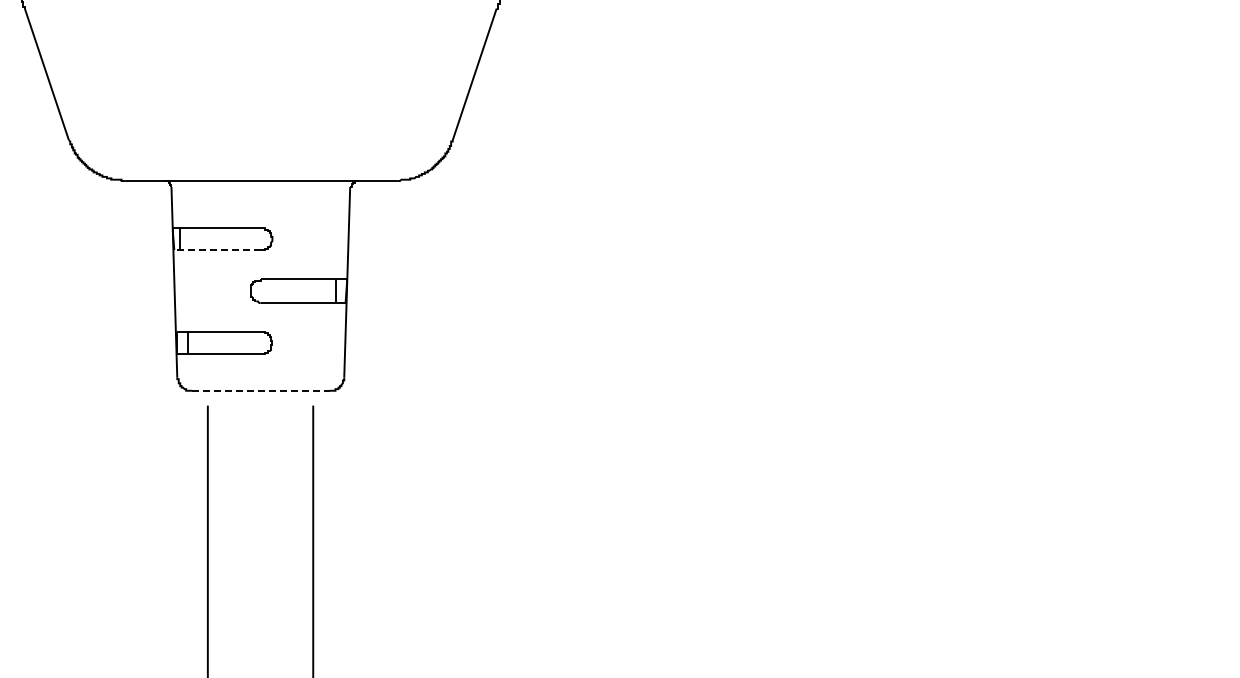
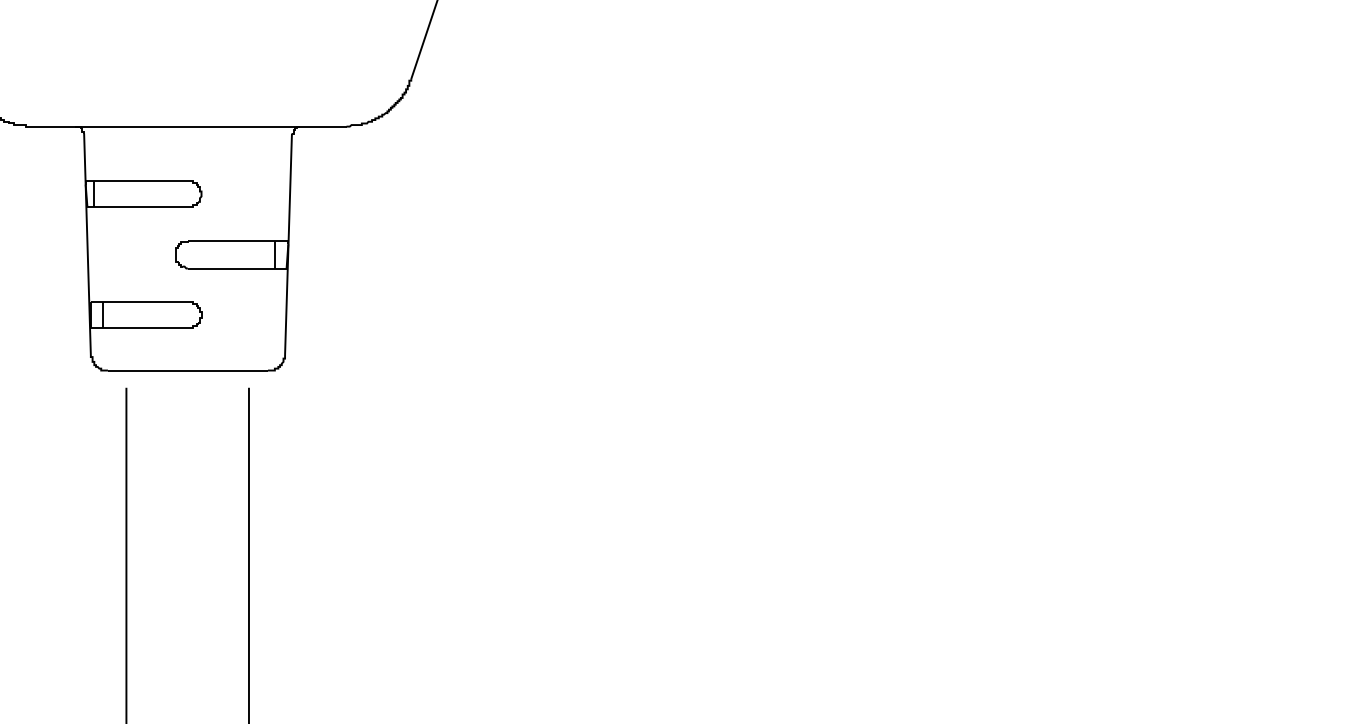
line: (217, 250) -> (137, 207), dashed -> solid
line: (260, 390) -> (187, 370), dashed -> solid

